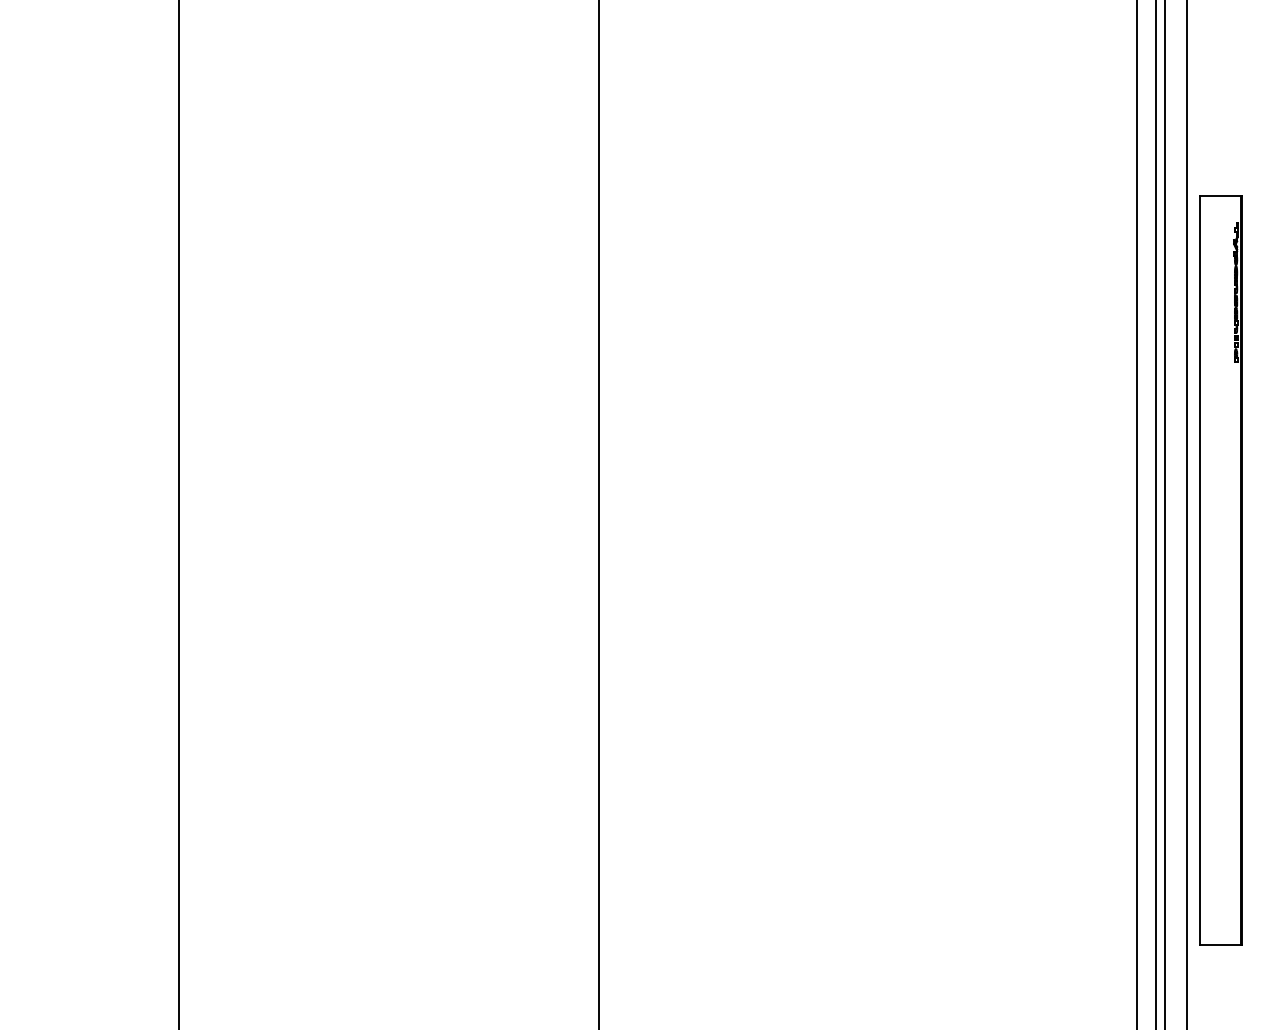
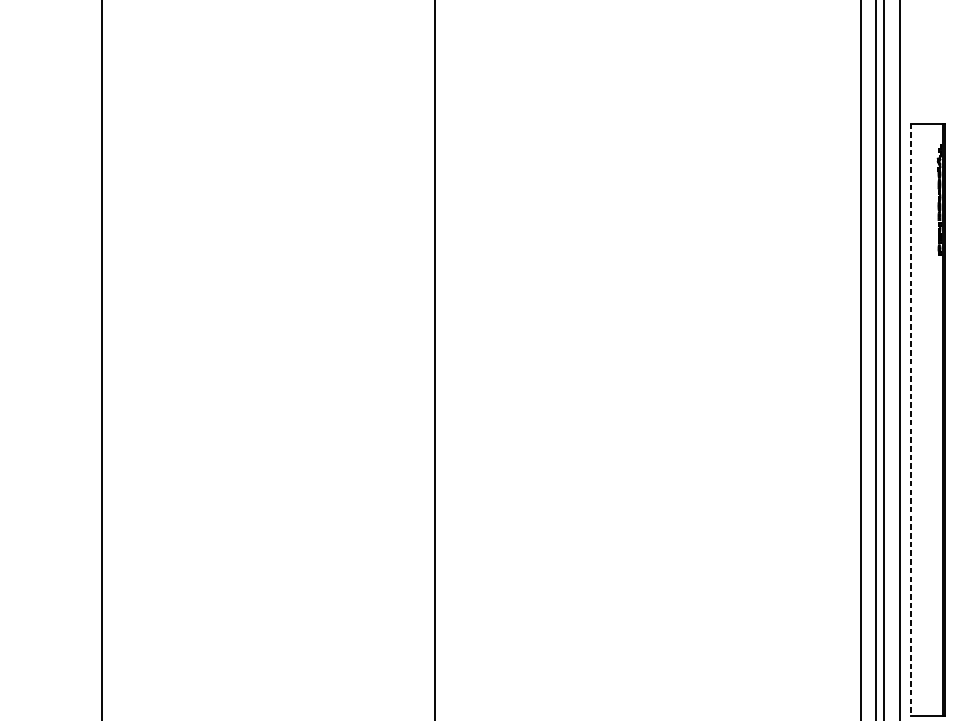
line: (1200, 570) -> (911, 420), solid -> dashed

